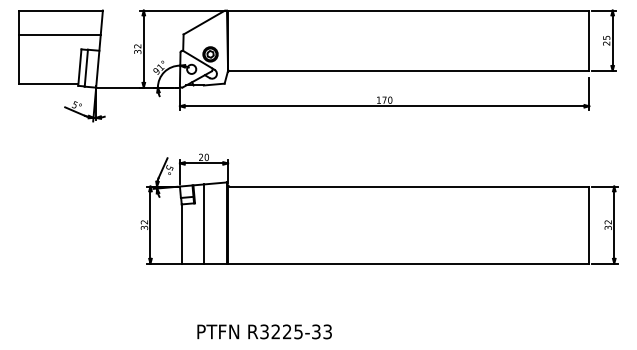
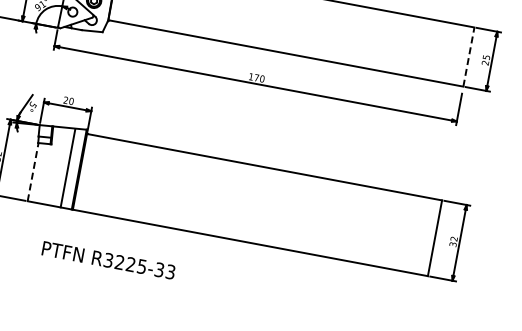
line: (589, 40) -> (469, 56), solid -> dashed
line: (203, 223) -> (67, 167), moved
line: (182, 234) -> (33, 172), solid -> dashed
text: (264, 331) -> (108, 260), moved

